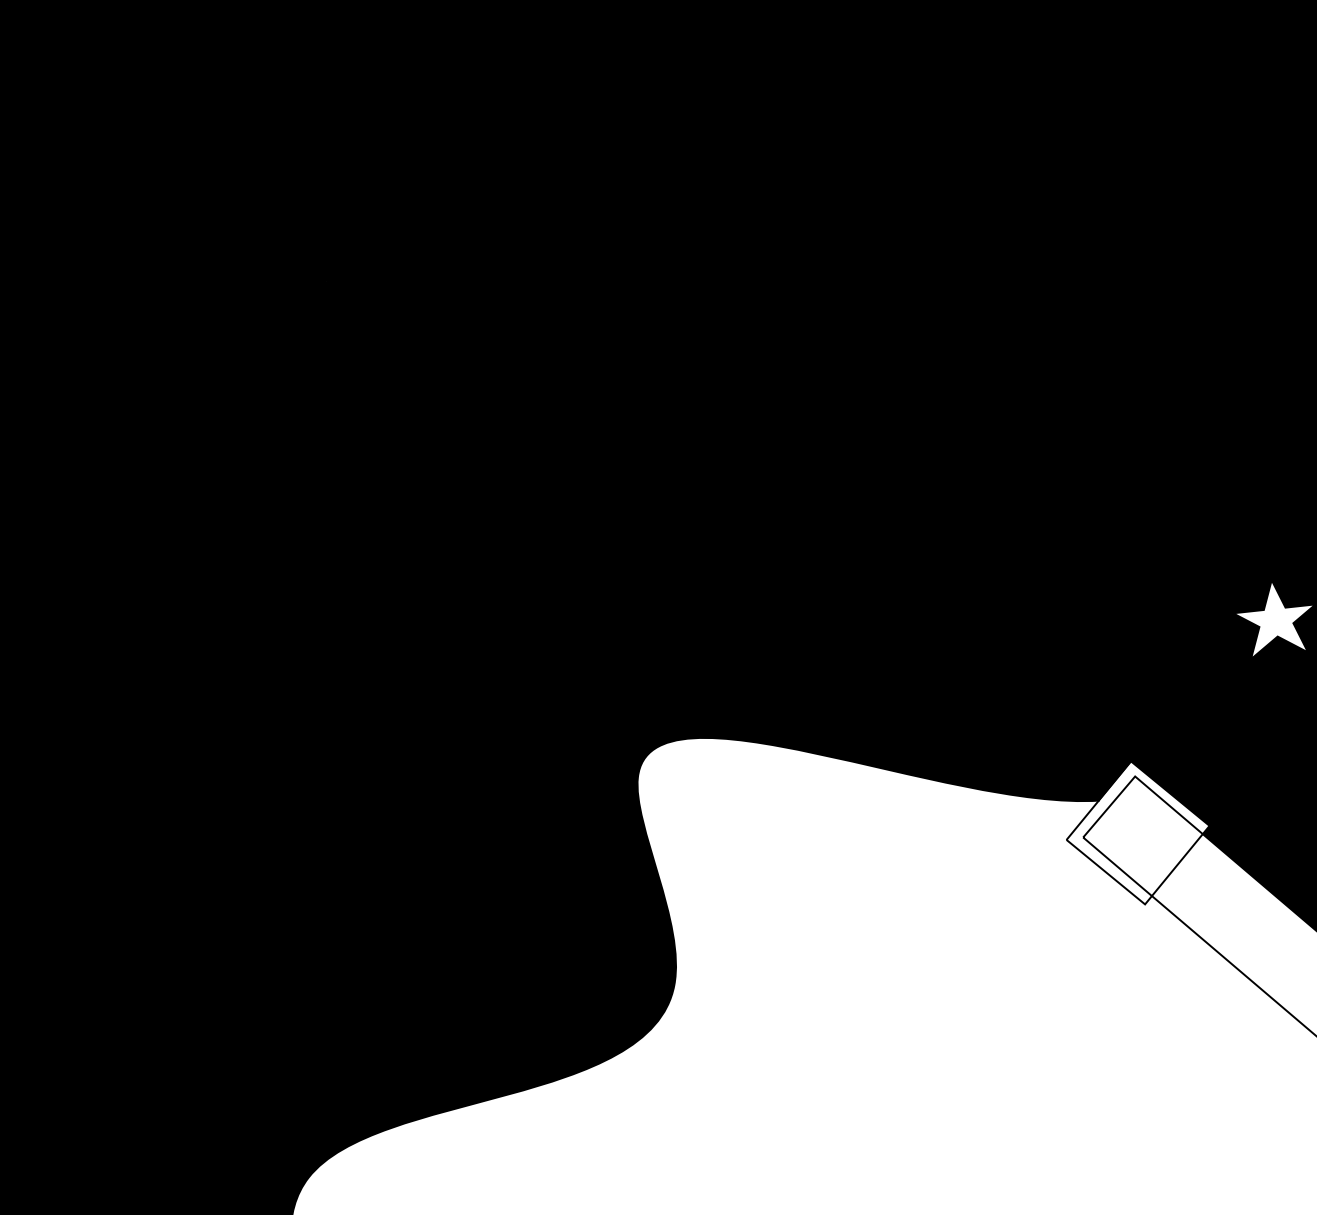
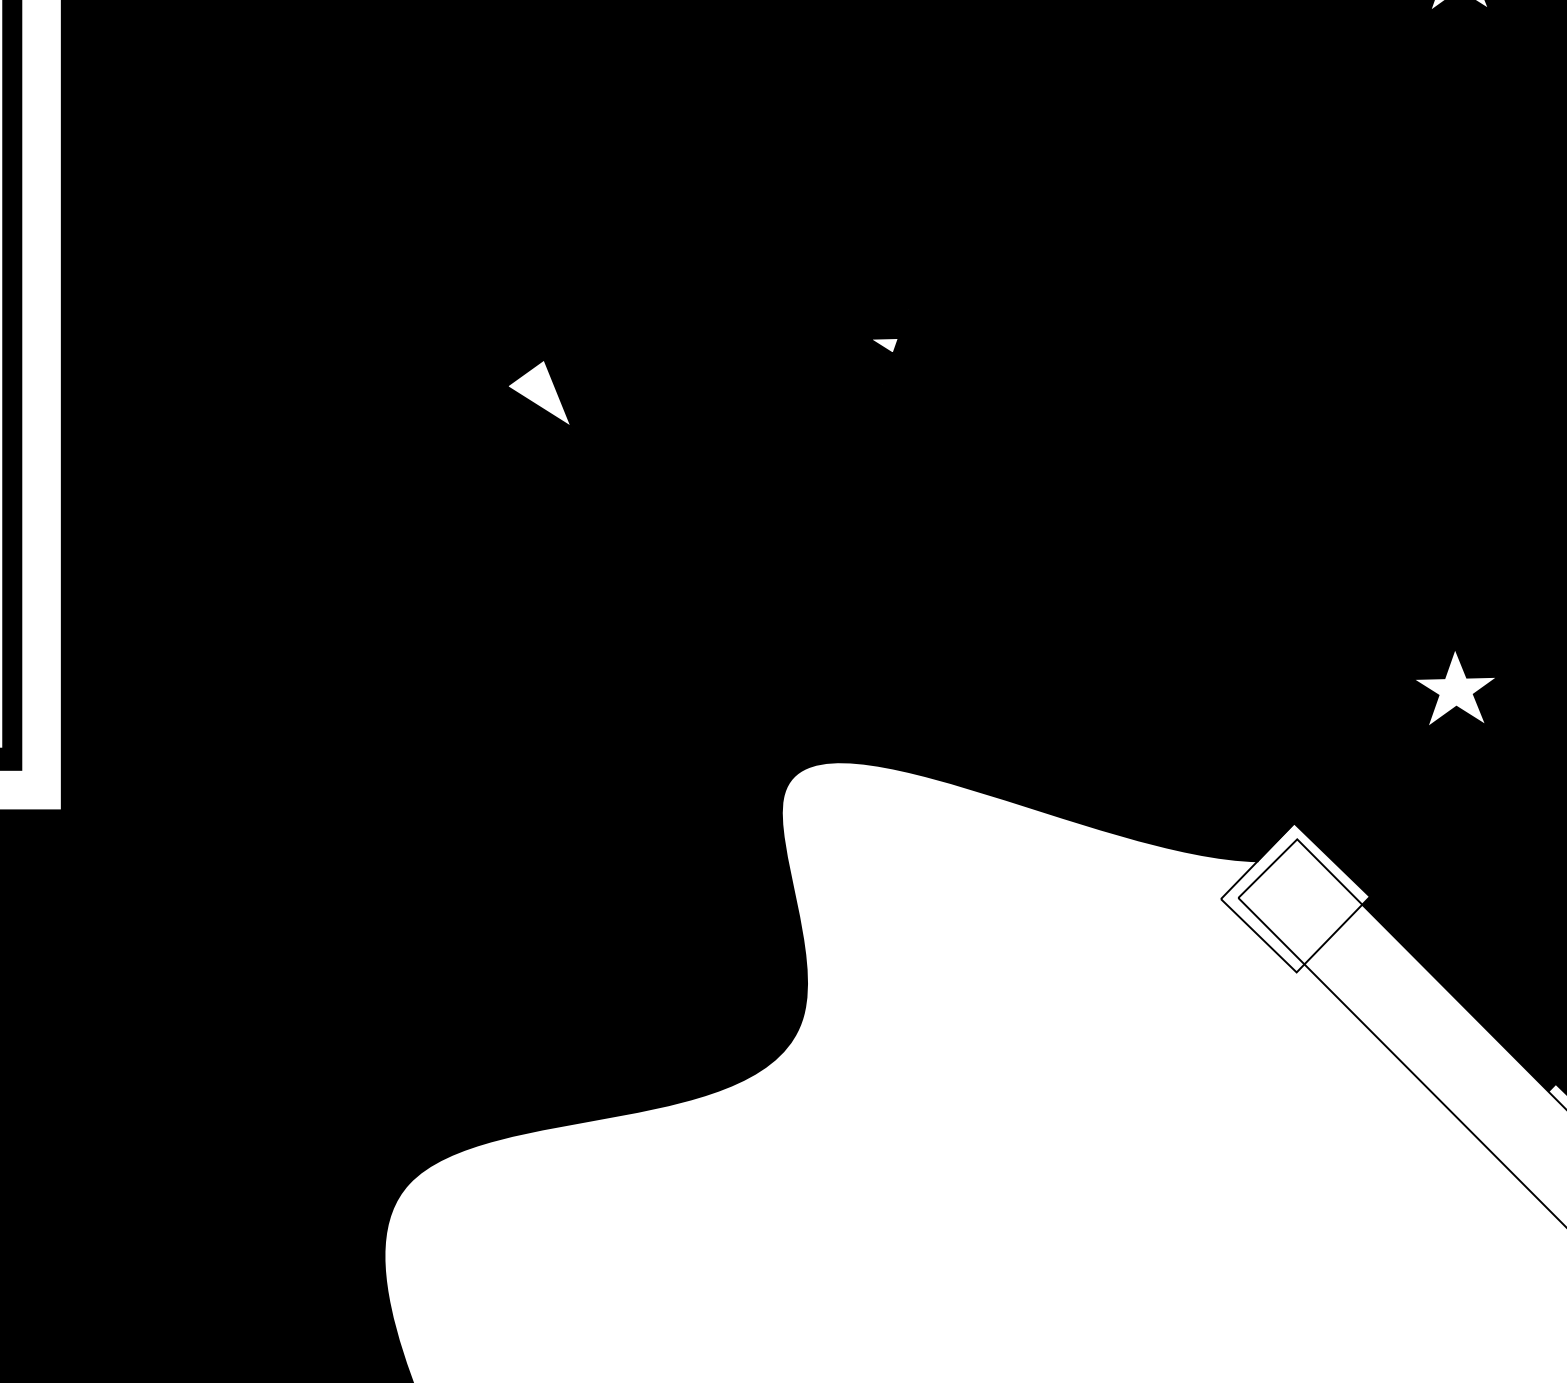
fill: (698, 334) -> (883, 345), removed
fill: (370, 408) -> (538, 393), removed

